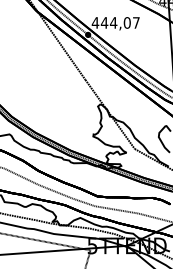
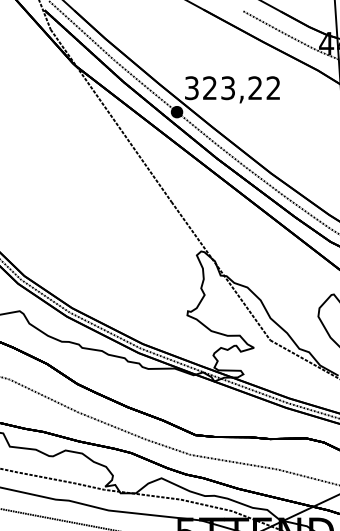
text: (115, 22) -> (231, 87), 444,07 -> 323,22

